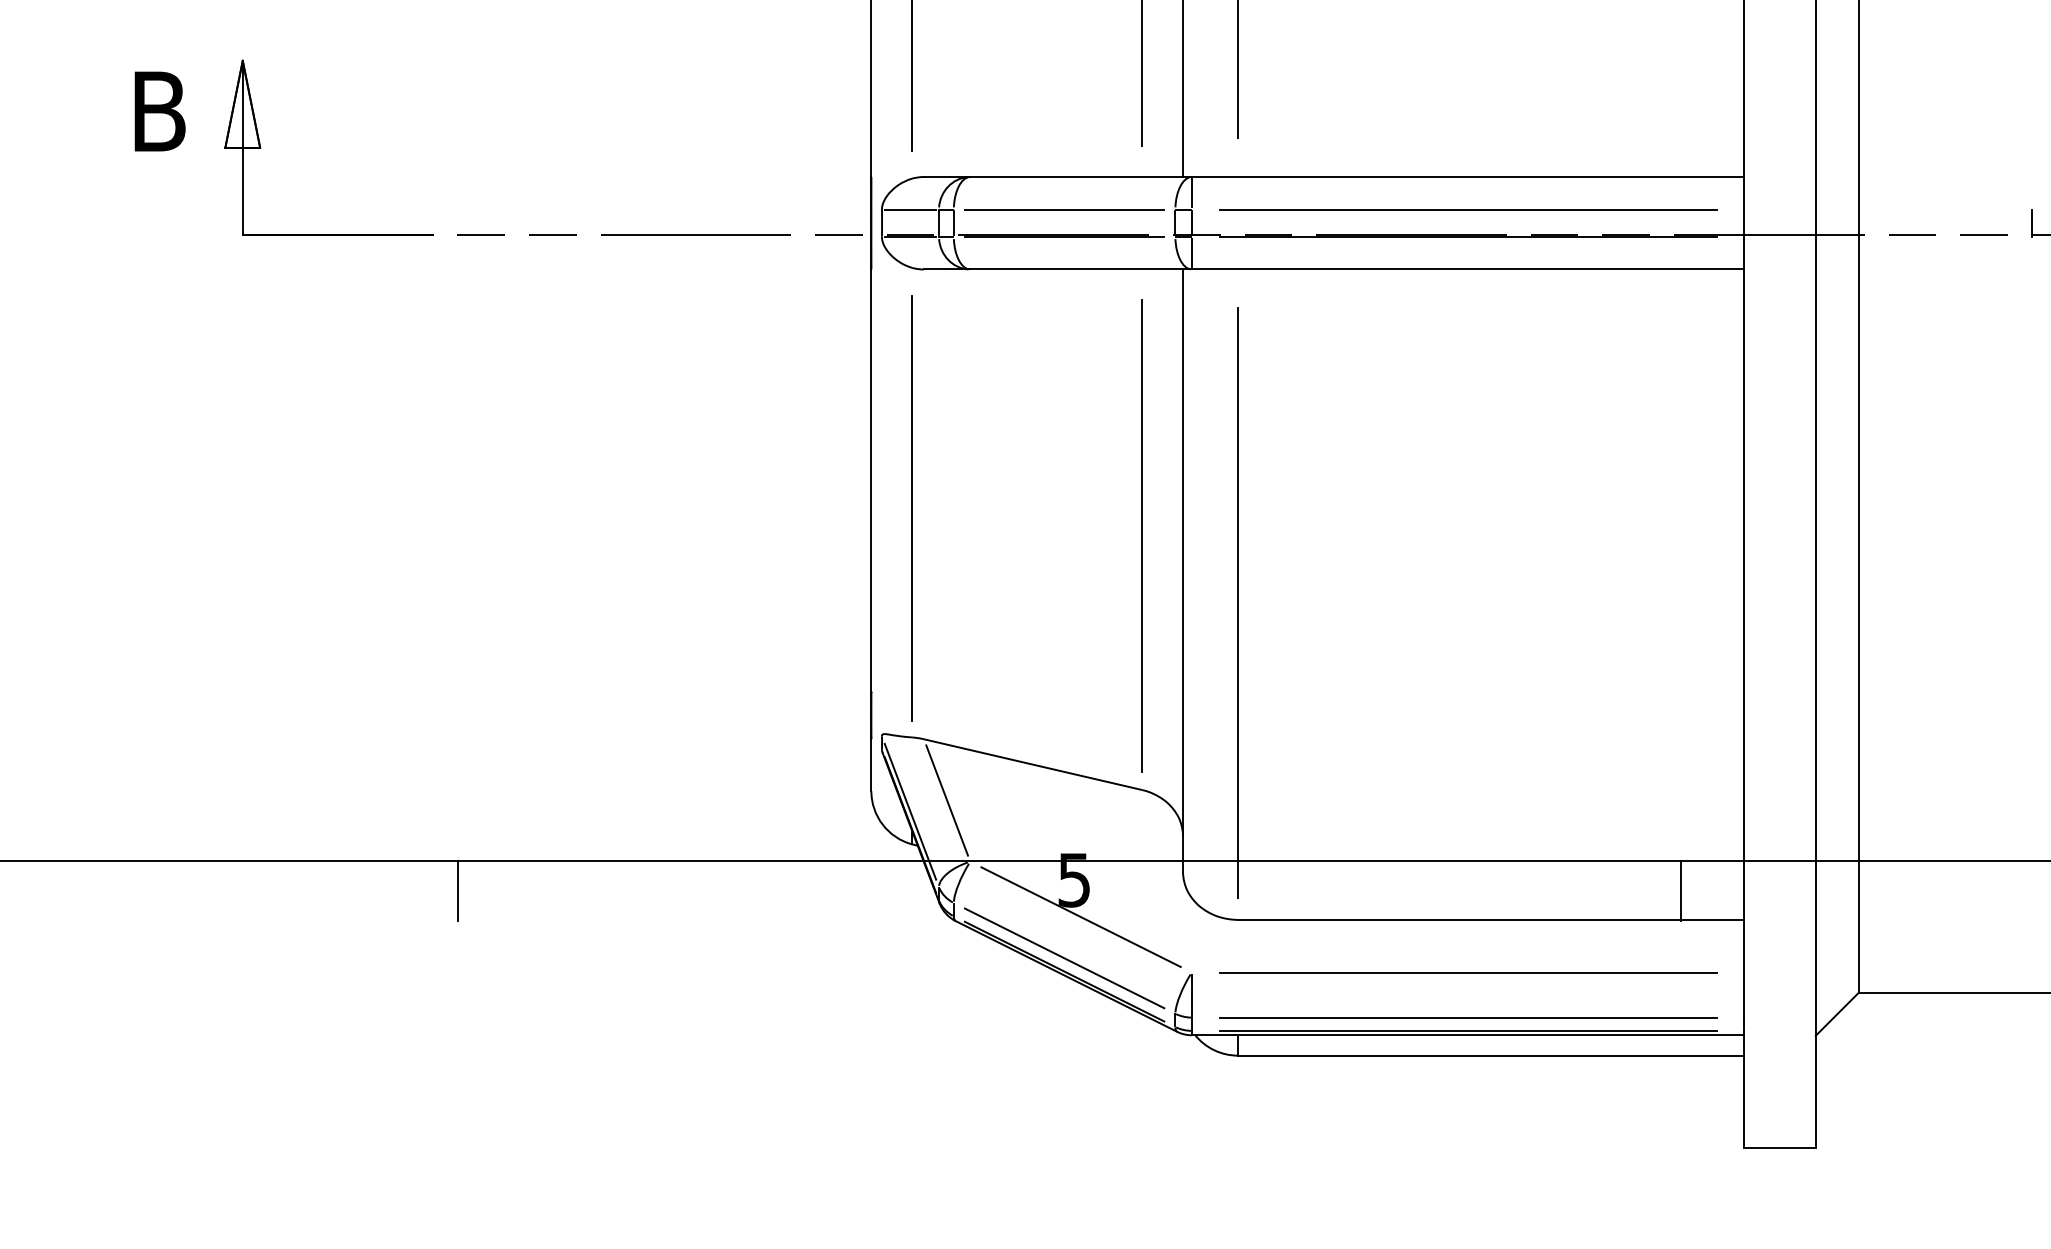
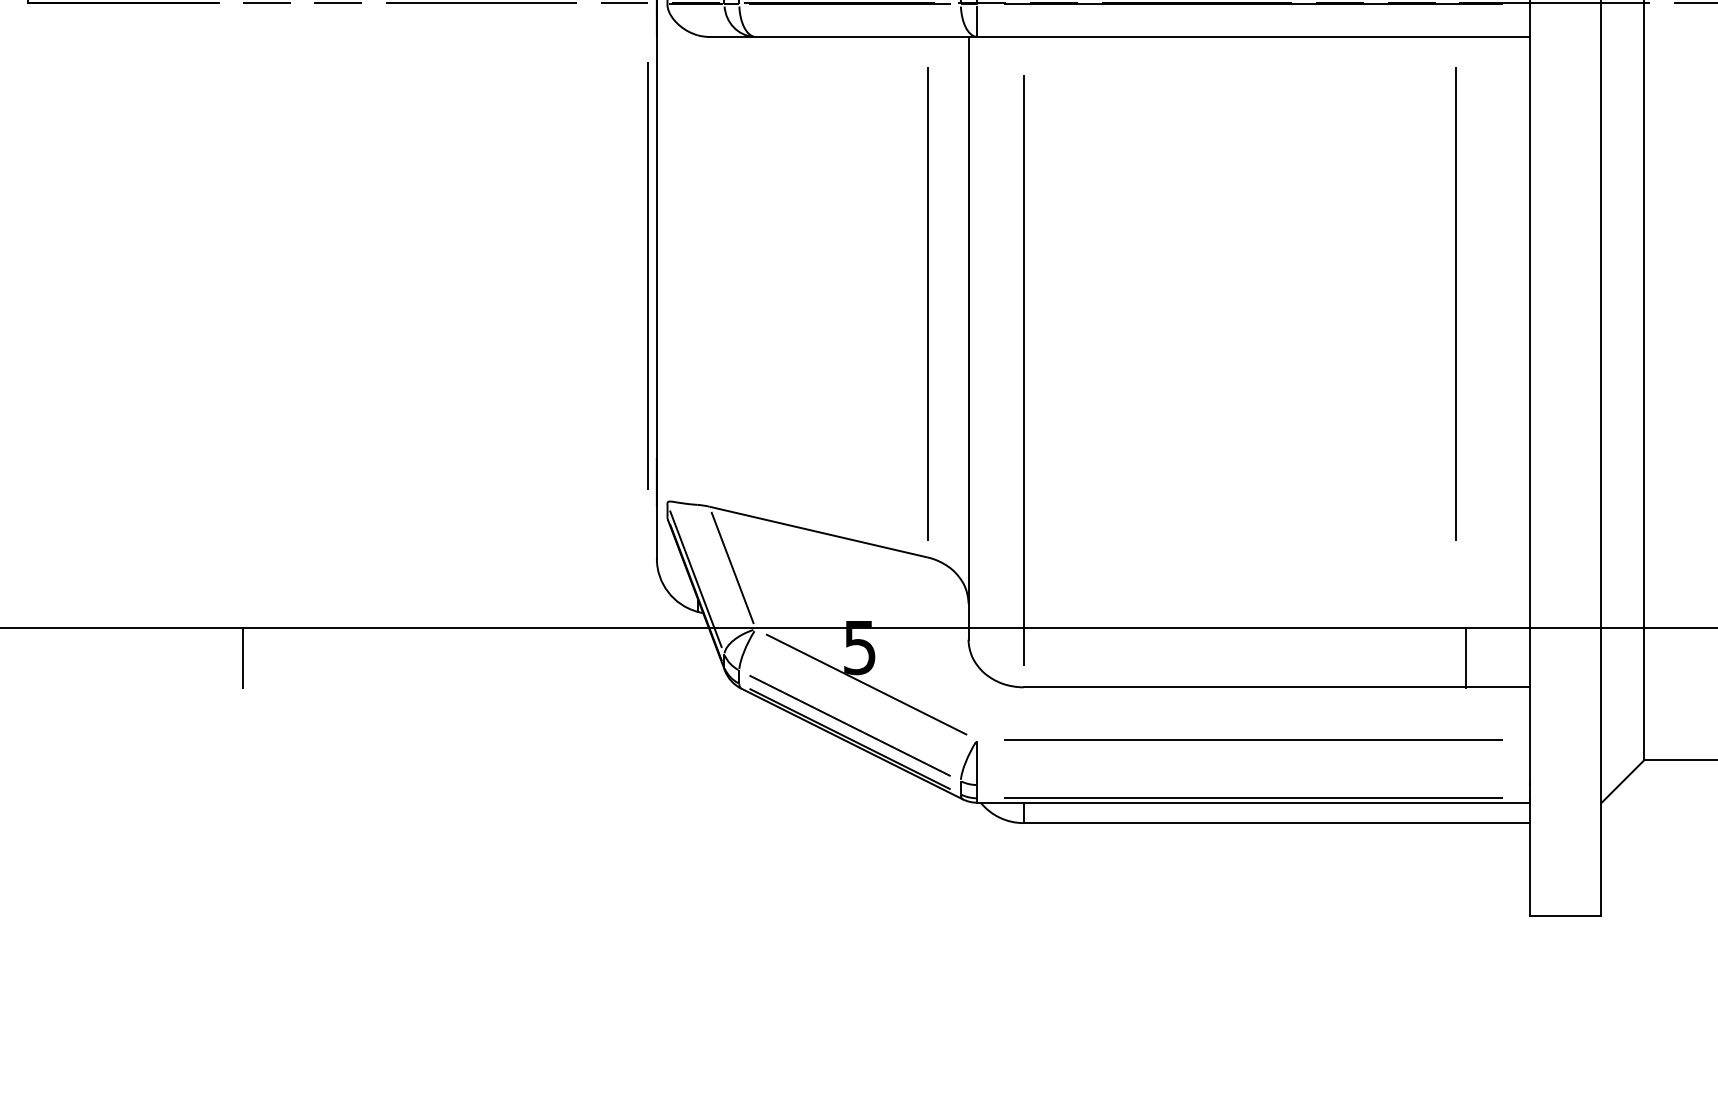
line: (911, 508) -> (646, 275), moved
line: (1669, 535) -> (1454, 302), added
line: (1467, 1017) -> (1252, 784), removed

